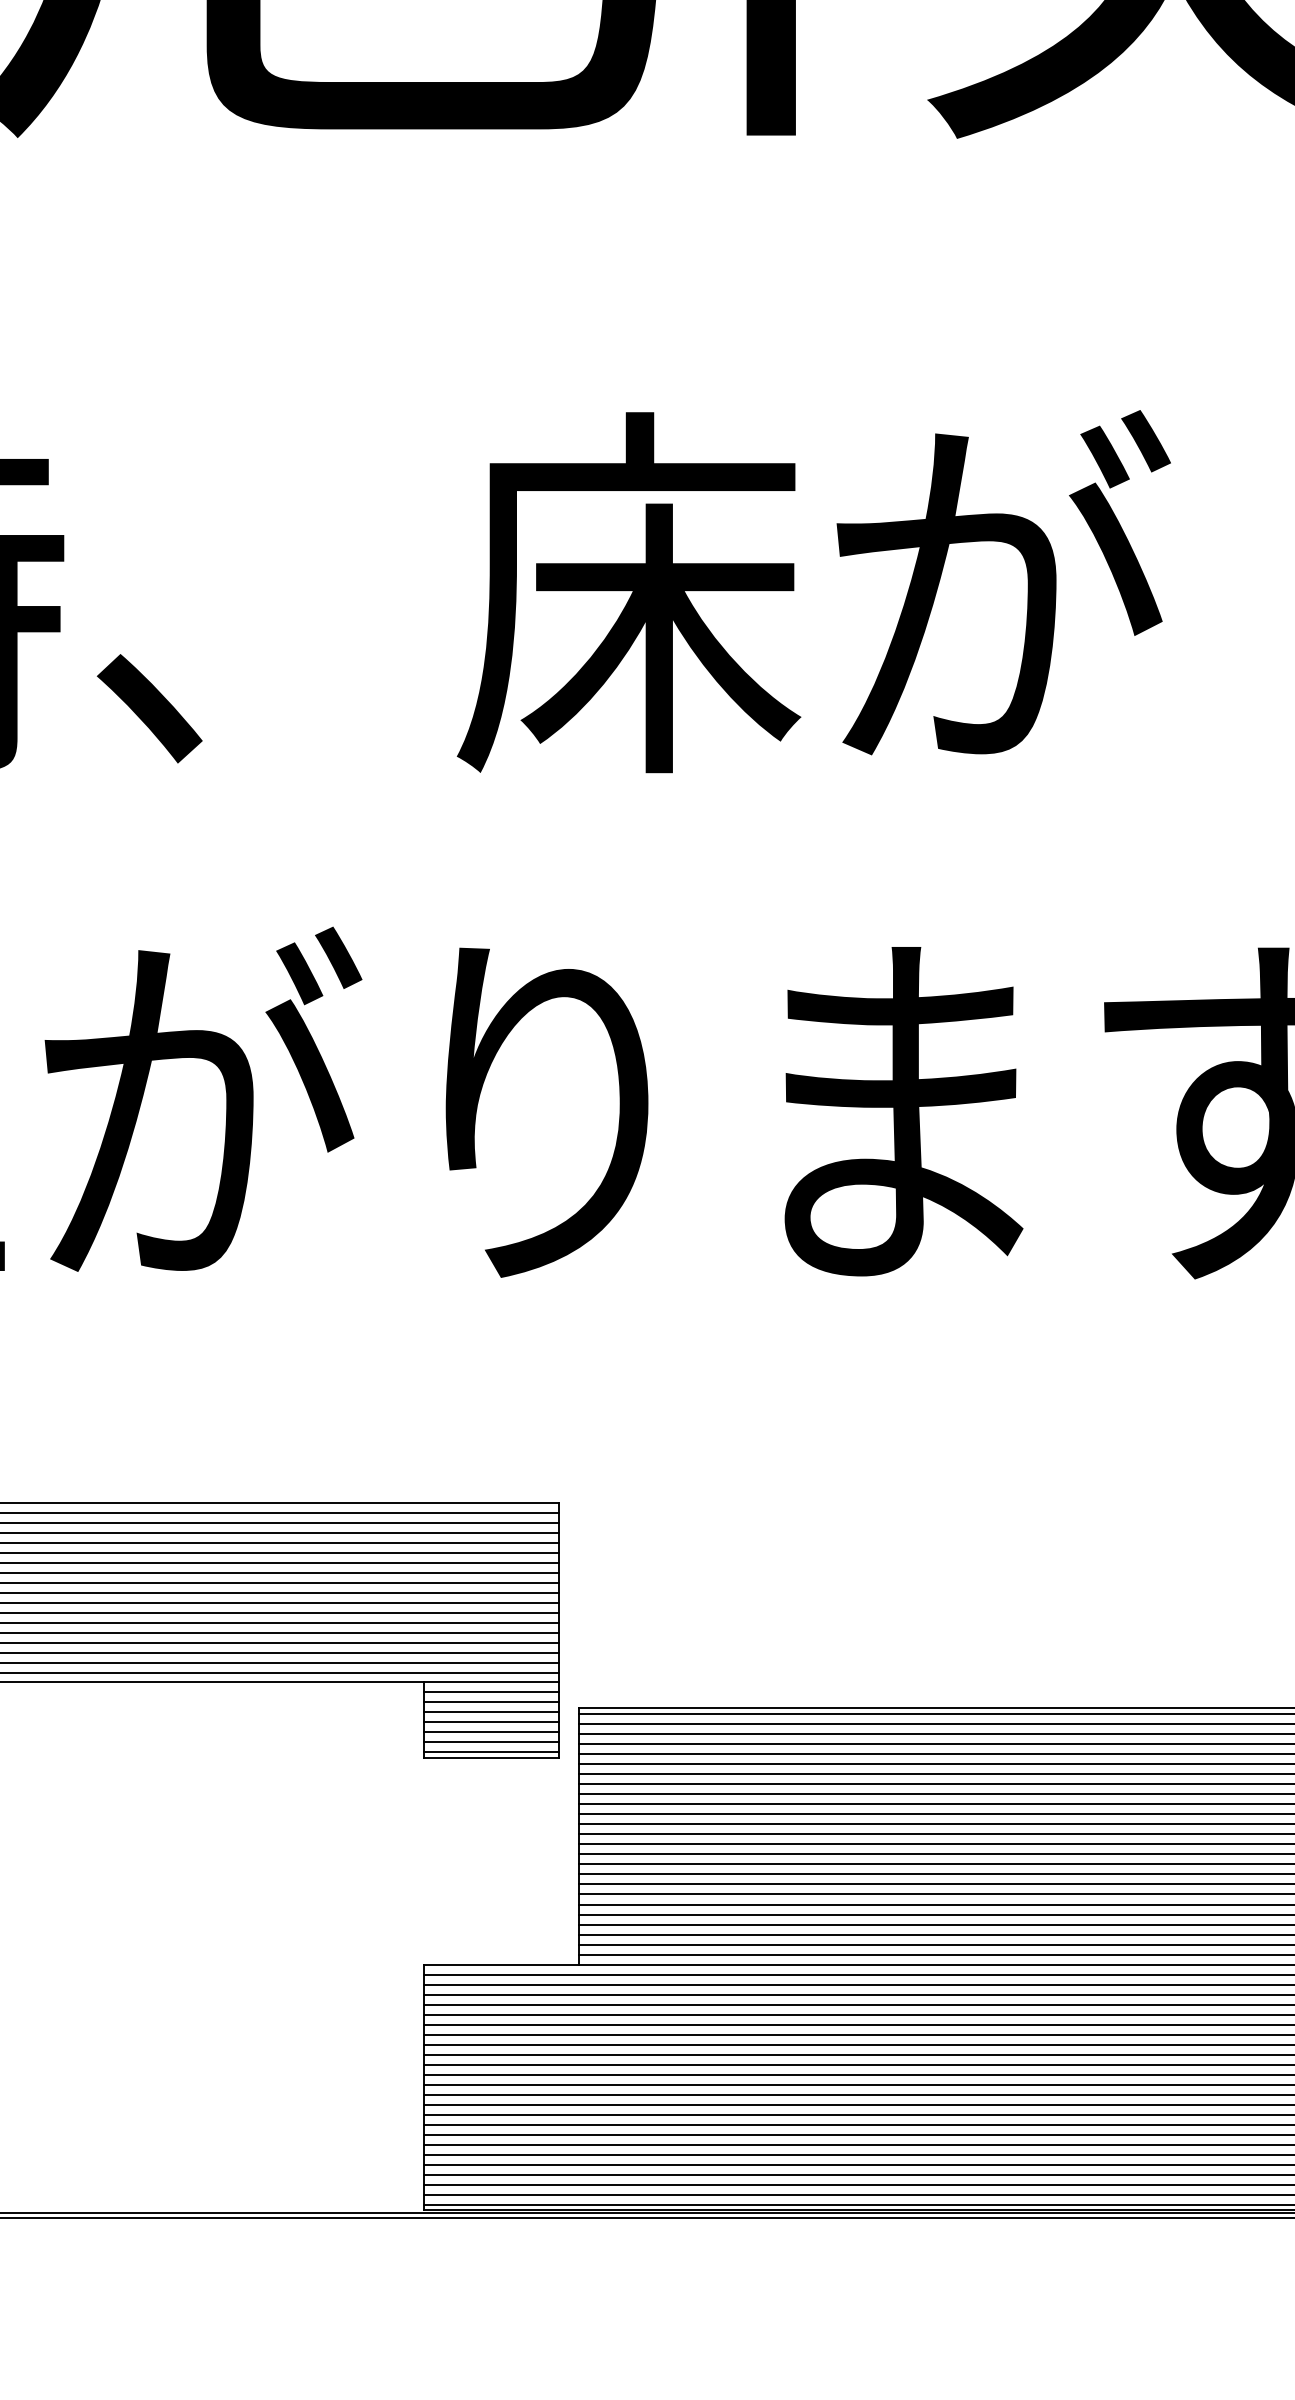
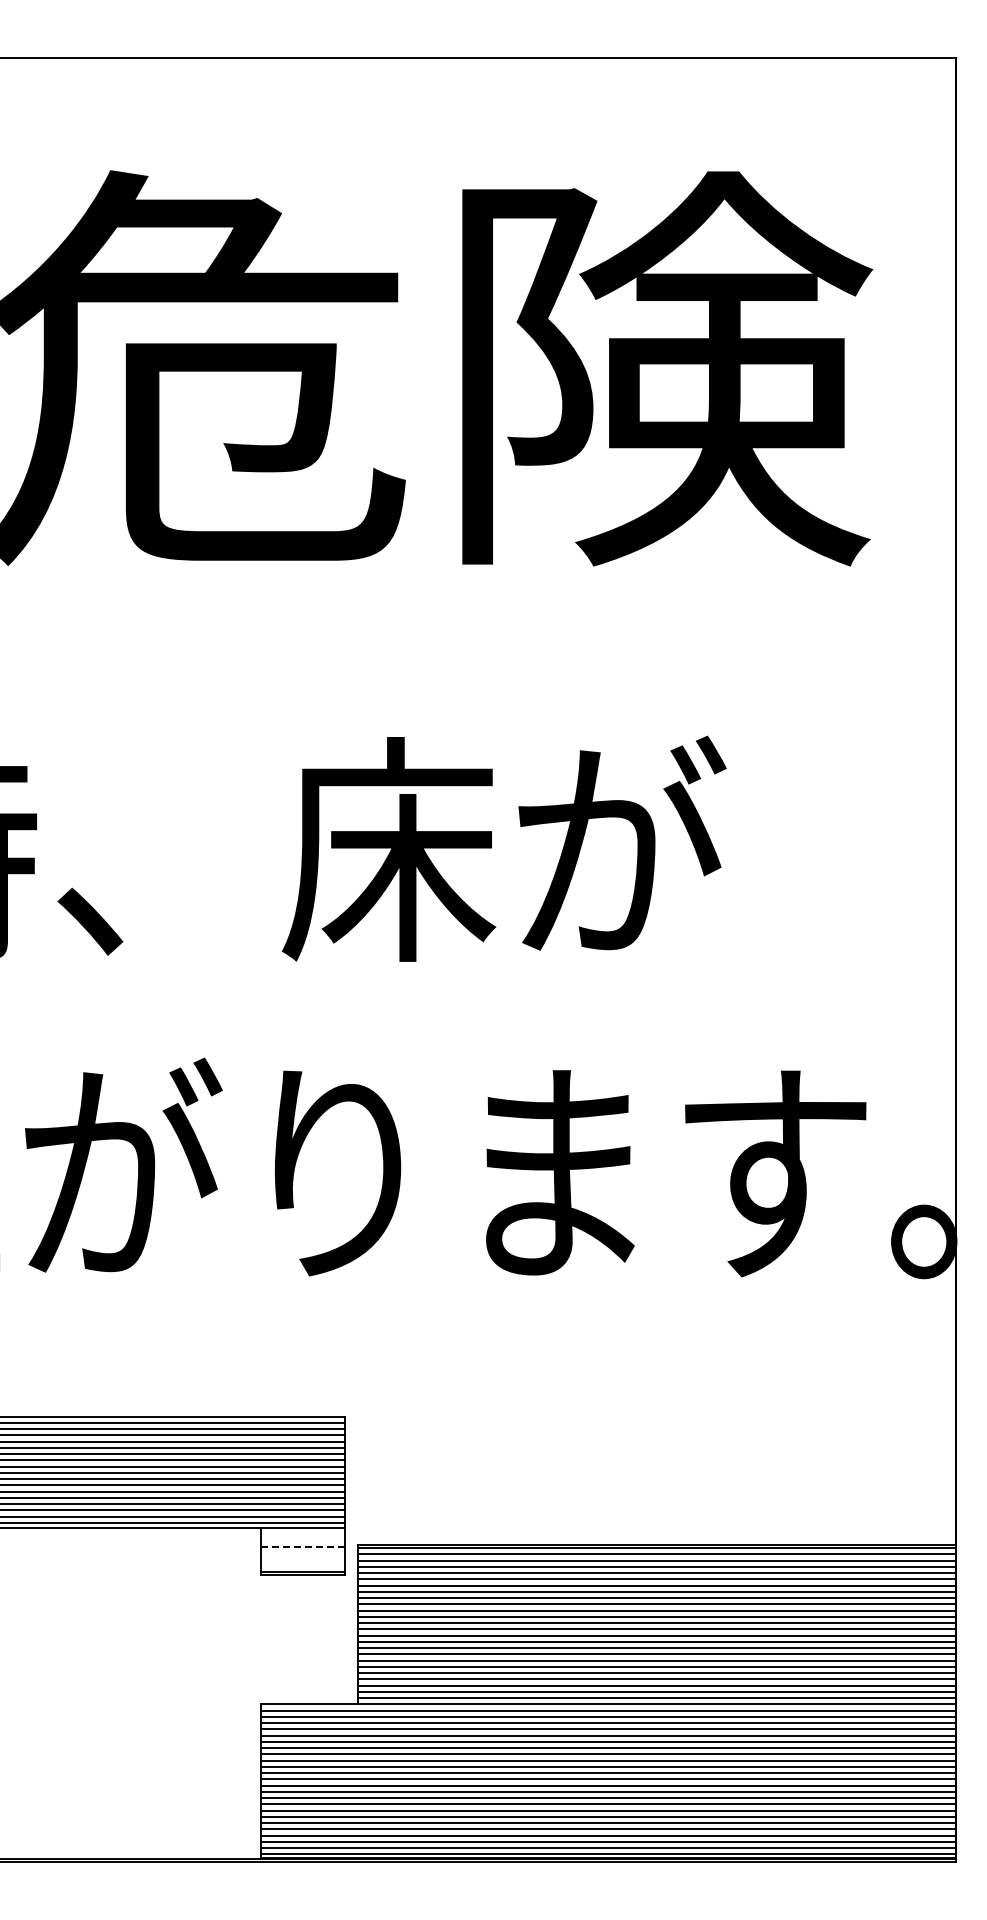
line: (491, 1691) -> (303, 1534), removed
line: (491, 1701) -> (303, 1540), removed
line: (491, 1712) -> (303, 1547), solid -> dashed
line: (491, 1722) -> (303, 1553), removed
line: (491, 1732) -> (303, 1559), removed
line: (491, 1741) -> (303, 1565), removed

